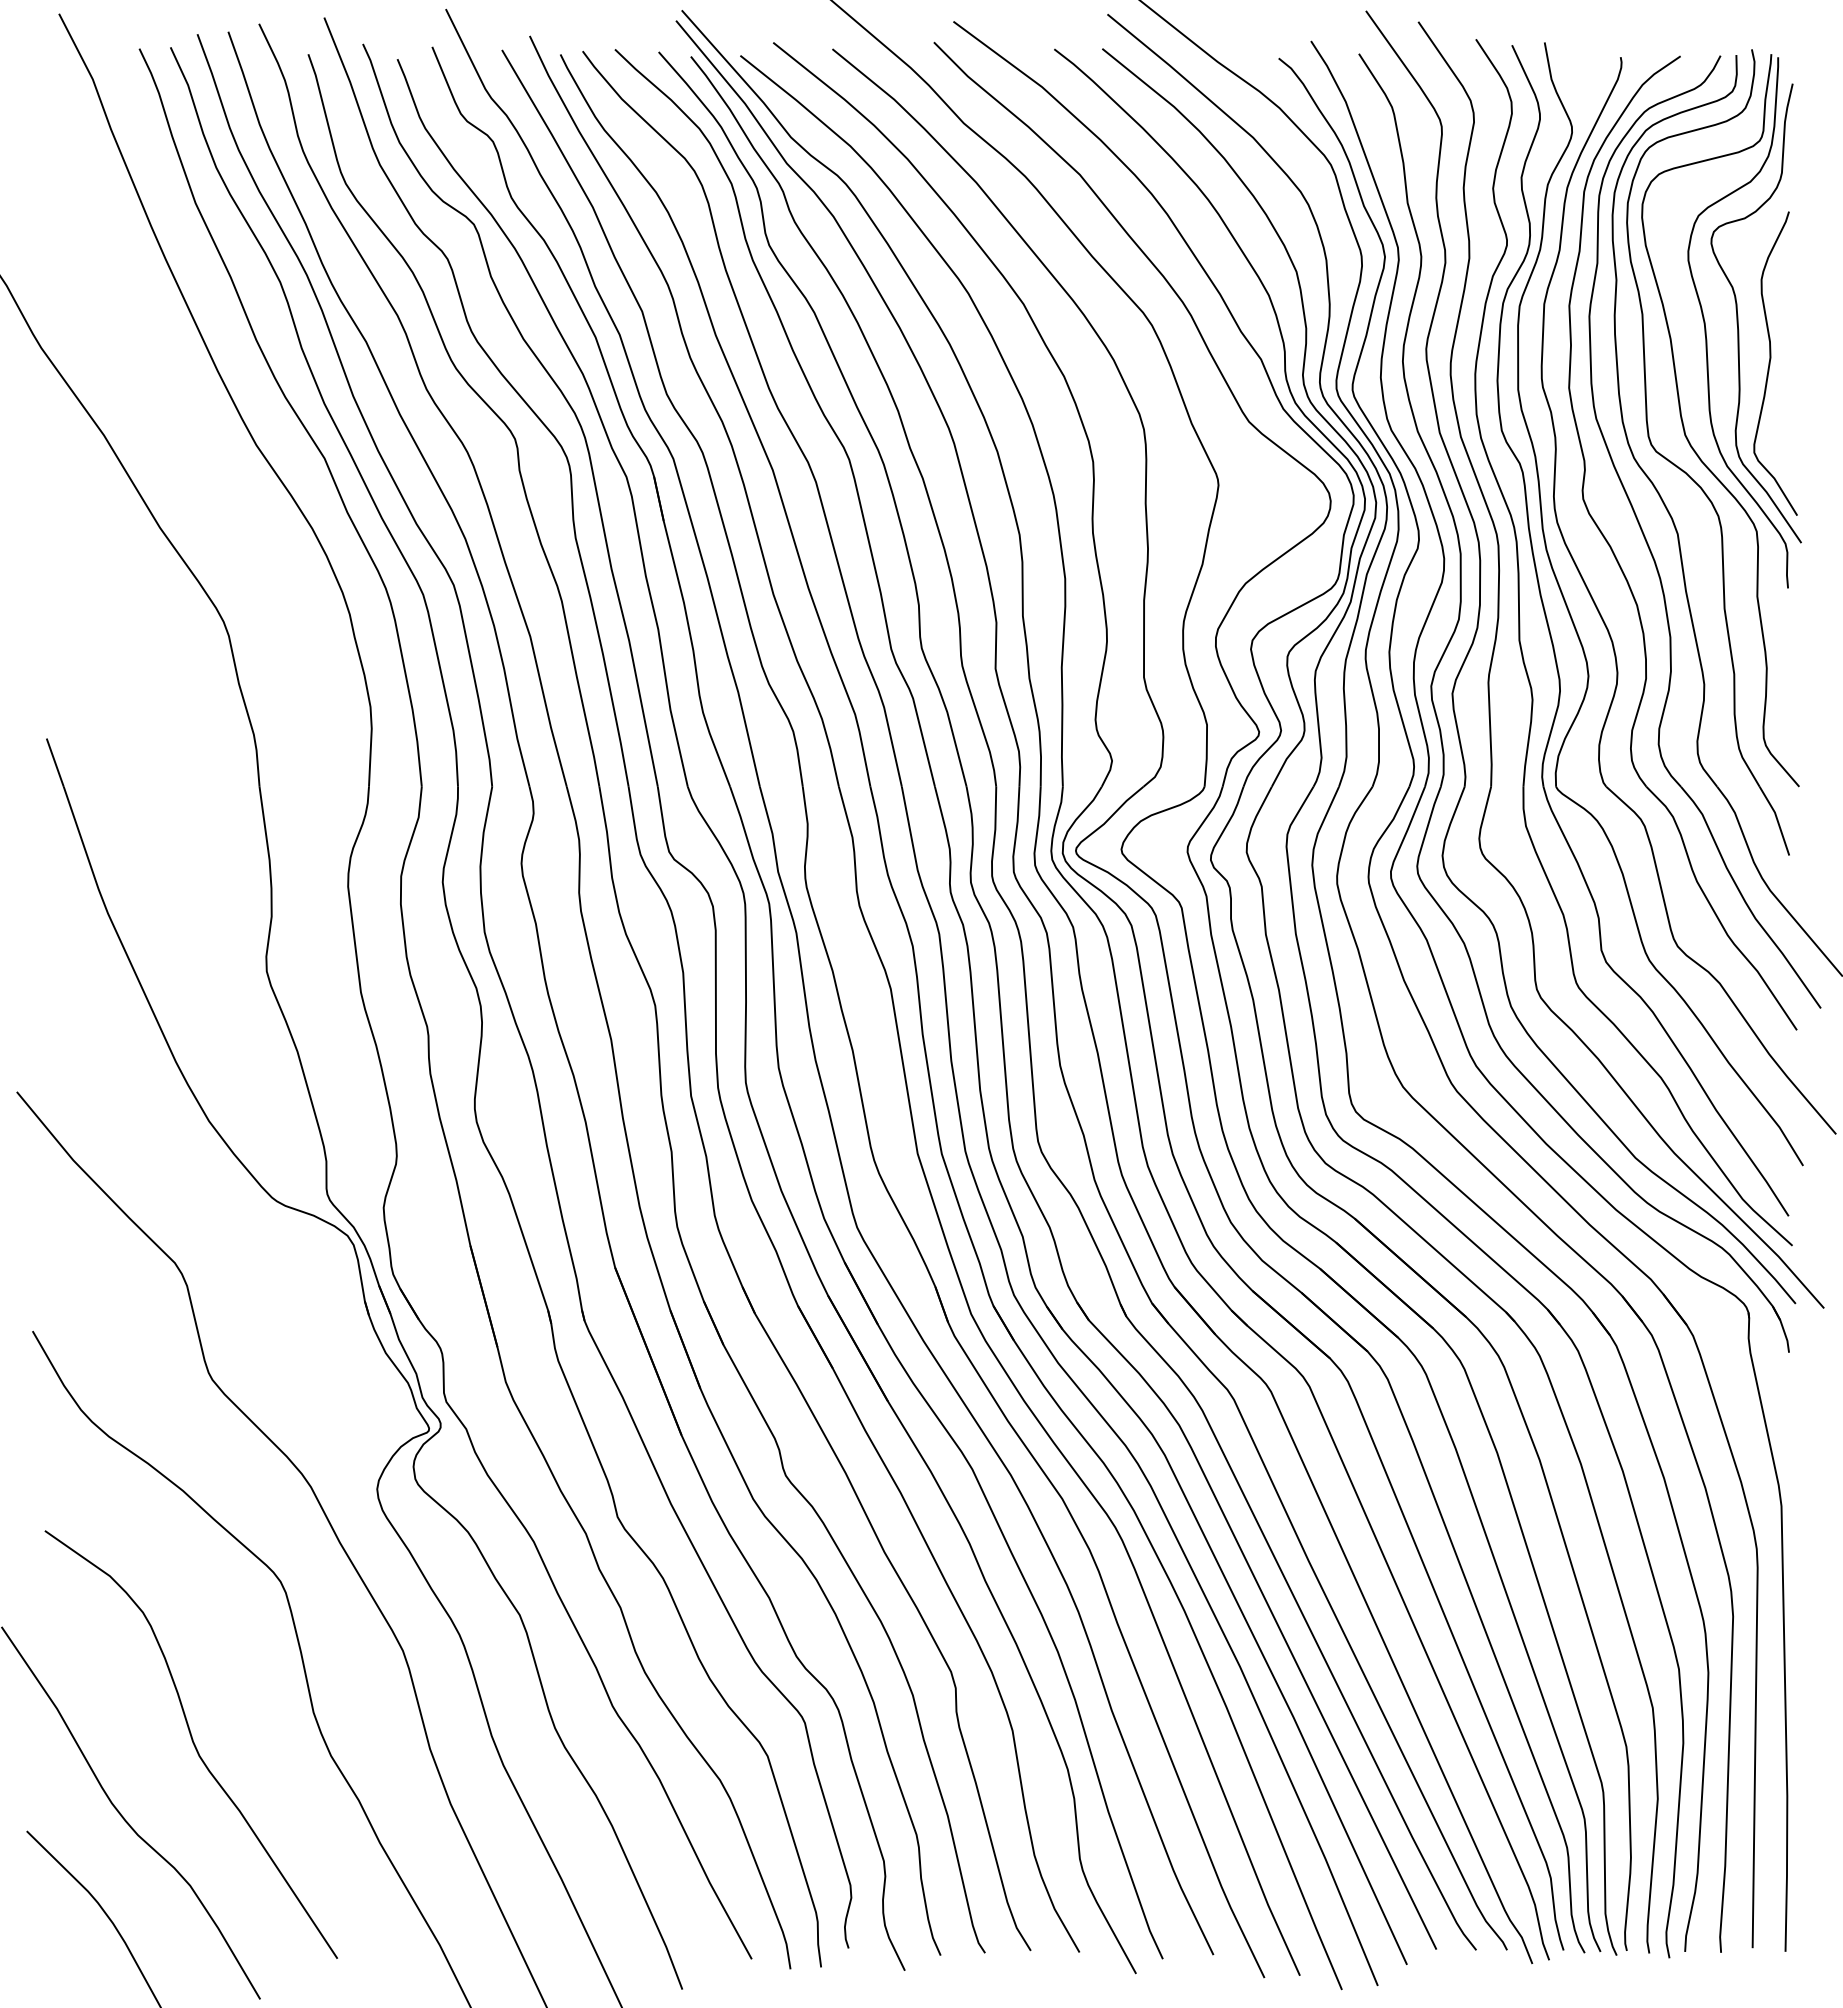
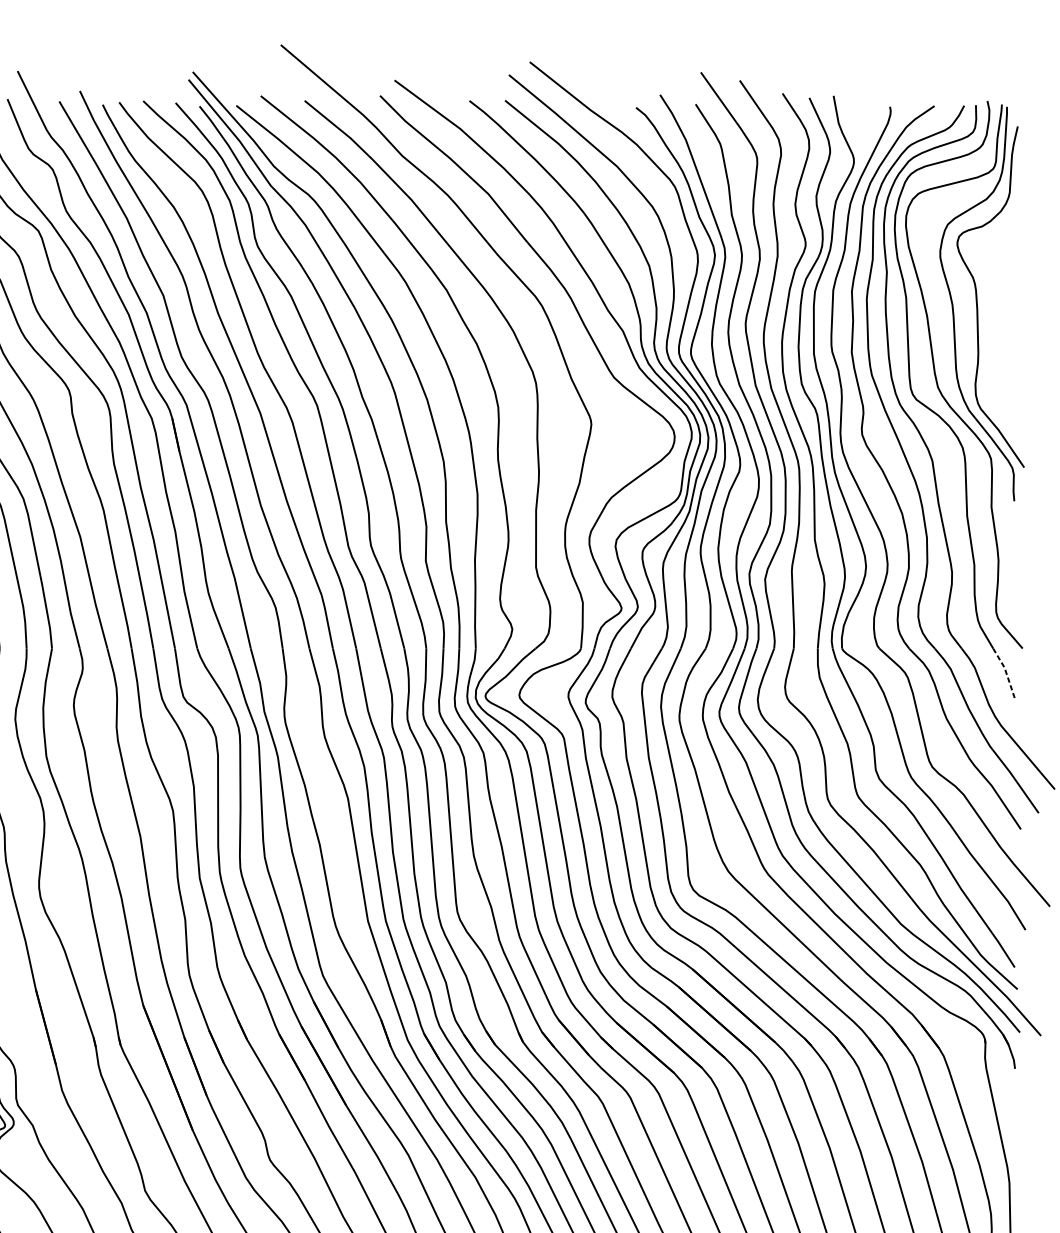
curve: (1770, 363) -> (1001, 334), removed
line: (1777, 820) -> (1006, 673), solid -> dashed

